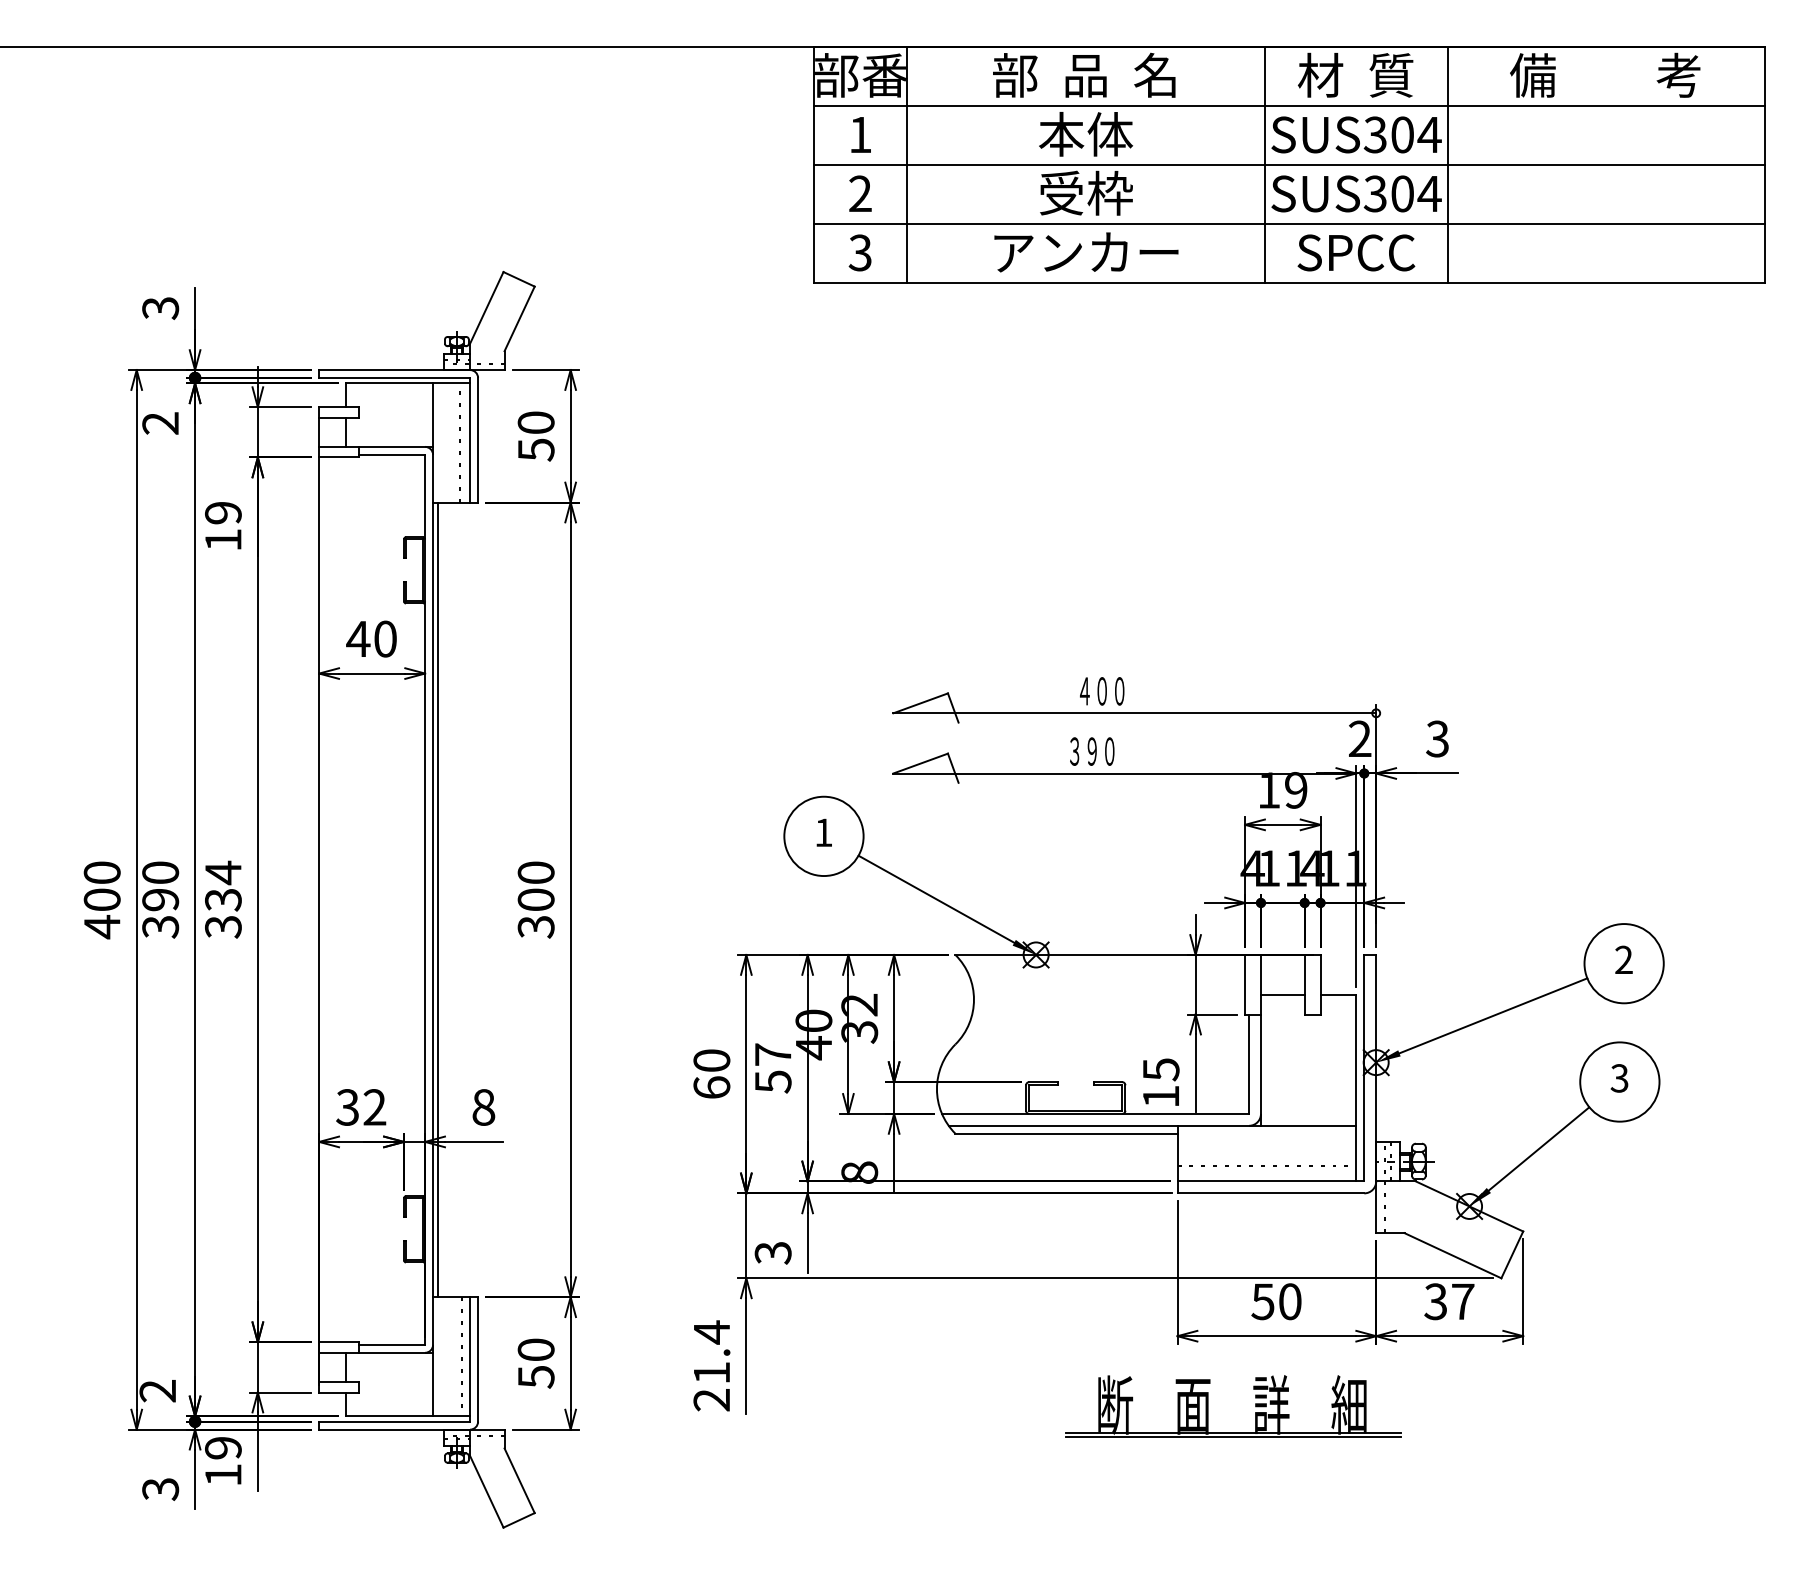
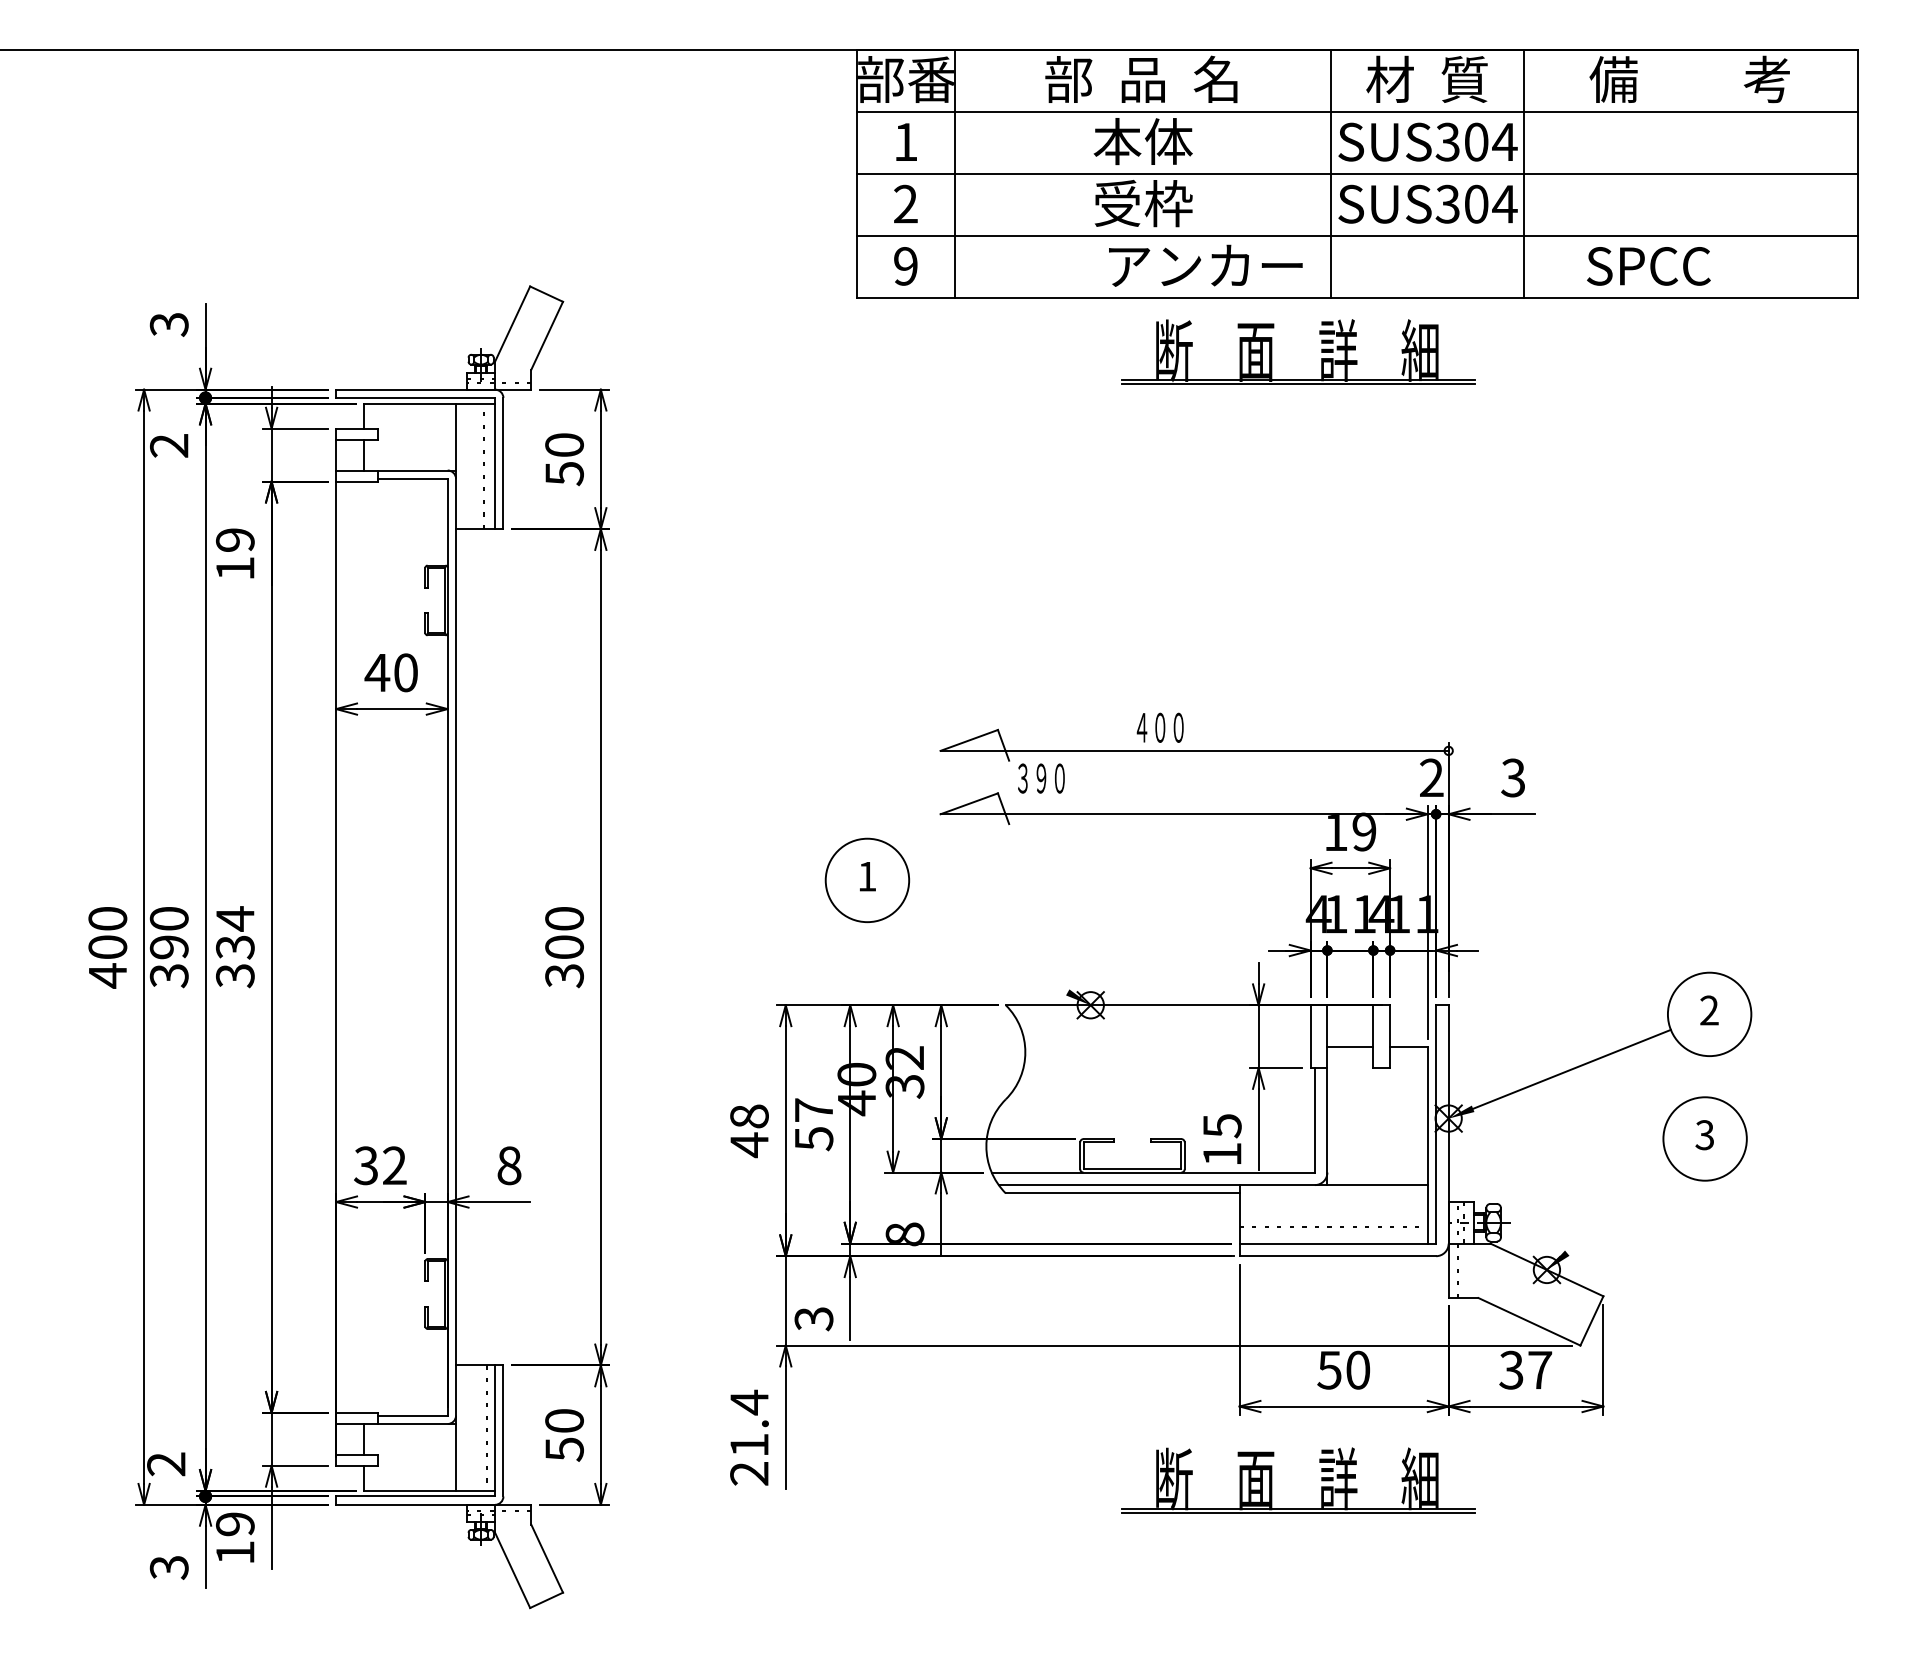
text: (859, 252) -> (904, 265), 3 -> 9
text: (1086, 252) -> (1205, 265), moved
text: (1356, 252) -> (1648, 265), moved
part: (1255, 334) -> (1321, 352), added
text: (1092, 751) -> (1041, 778), moved
line: (936, 898) -> (985, 945), removed
line: (438, 899) -> (461, 946), removed
text: (711, 1074) -> (749, 1131), 60 -> 48
line: (1538, 1148) -> (1619, 1208), removed

